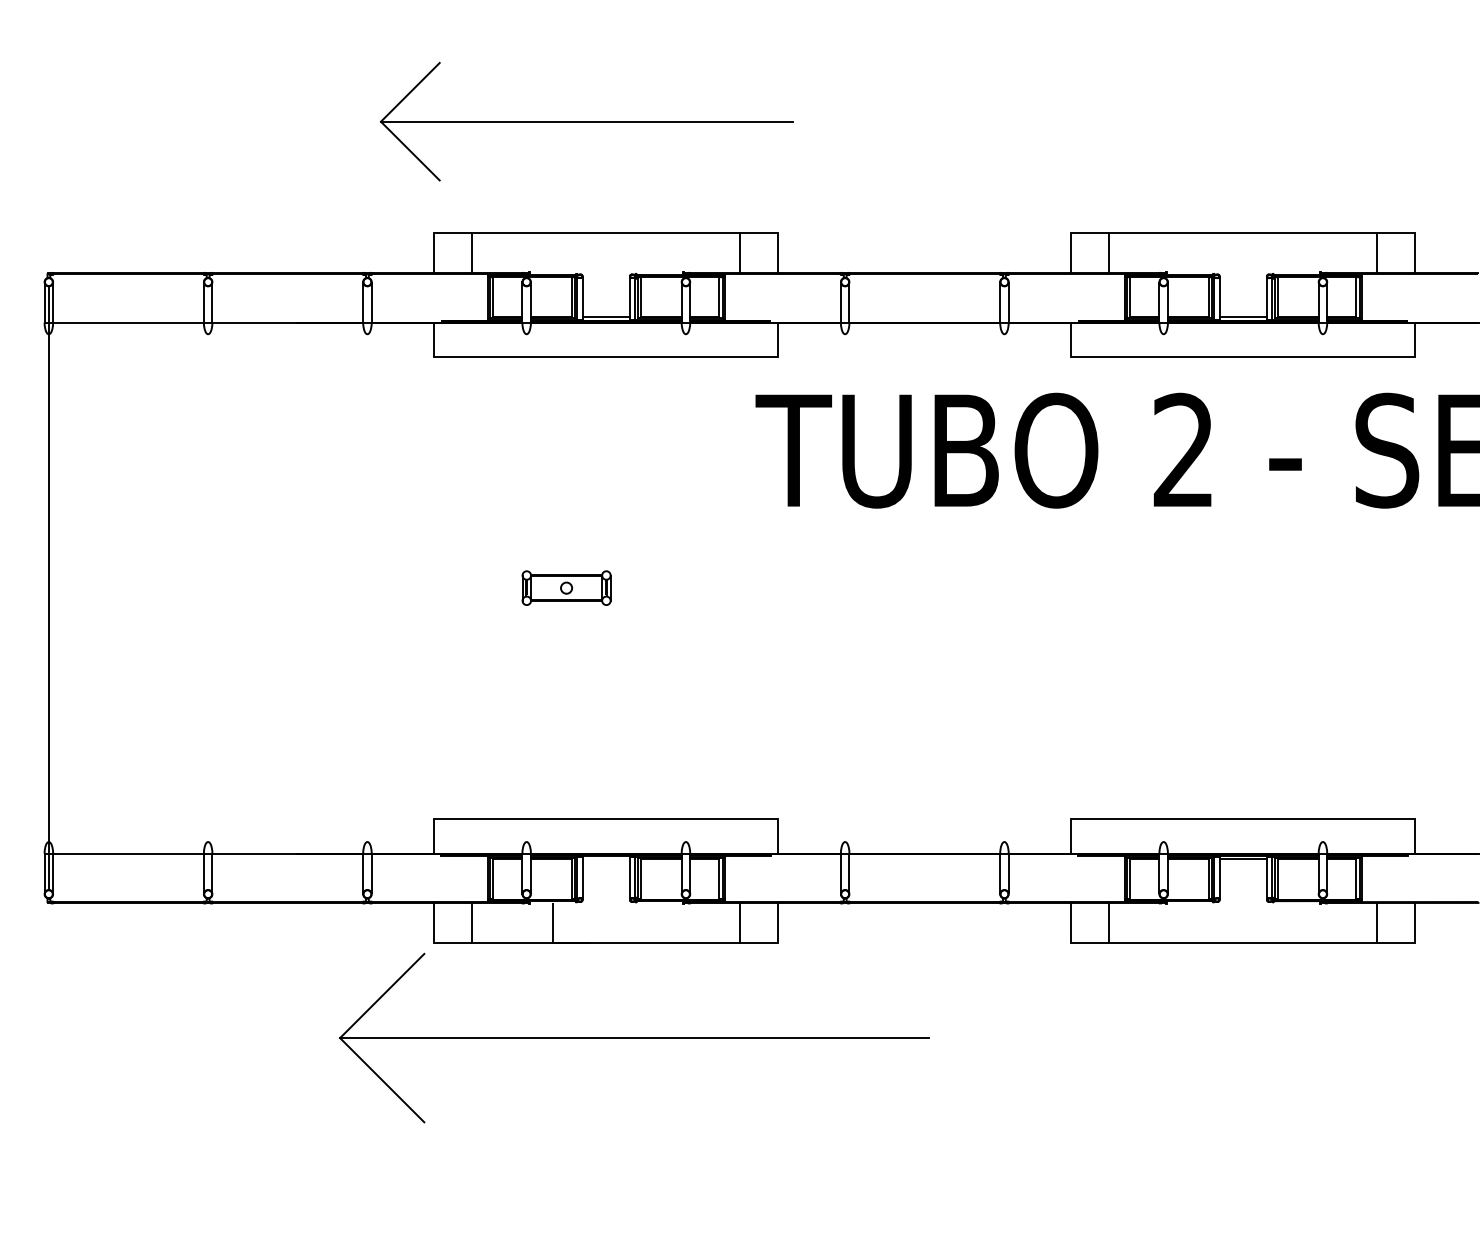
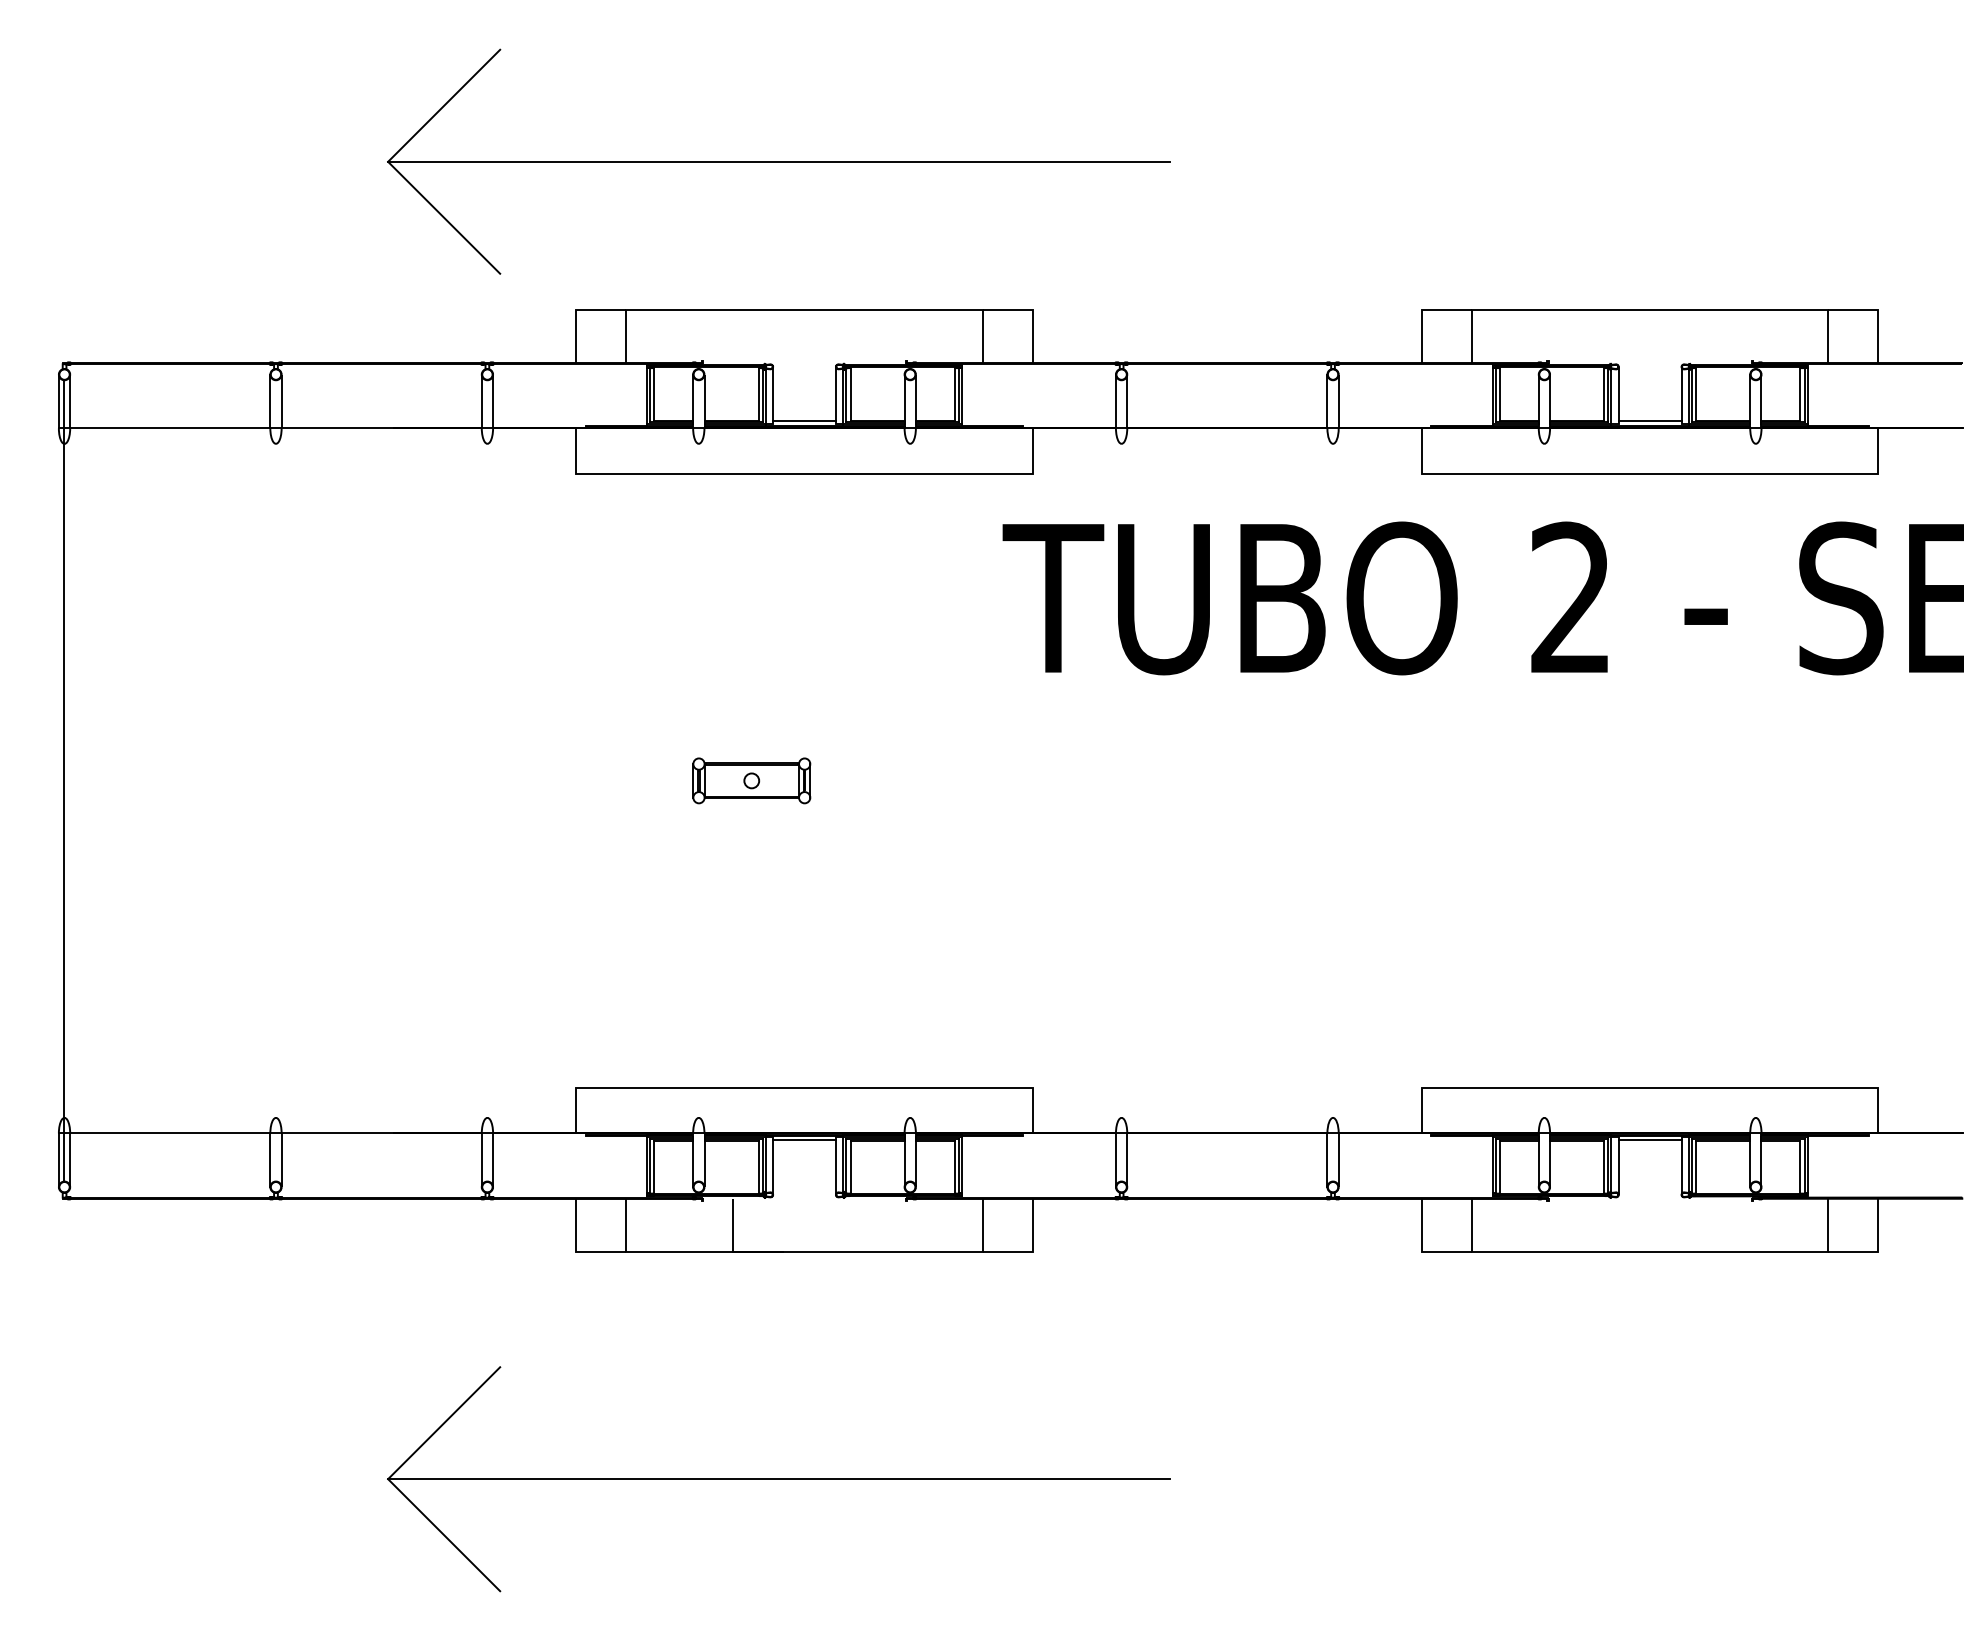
part: (586, 121) -> (778, 161), size x1.43
line: (606, 859) -> (804, 1140), added
part: (634, 1038) -> (778, 1479), moved

